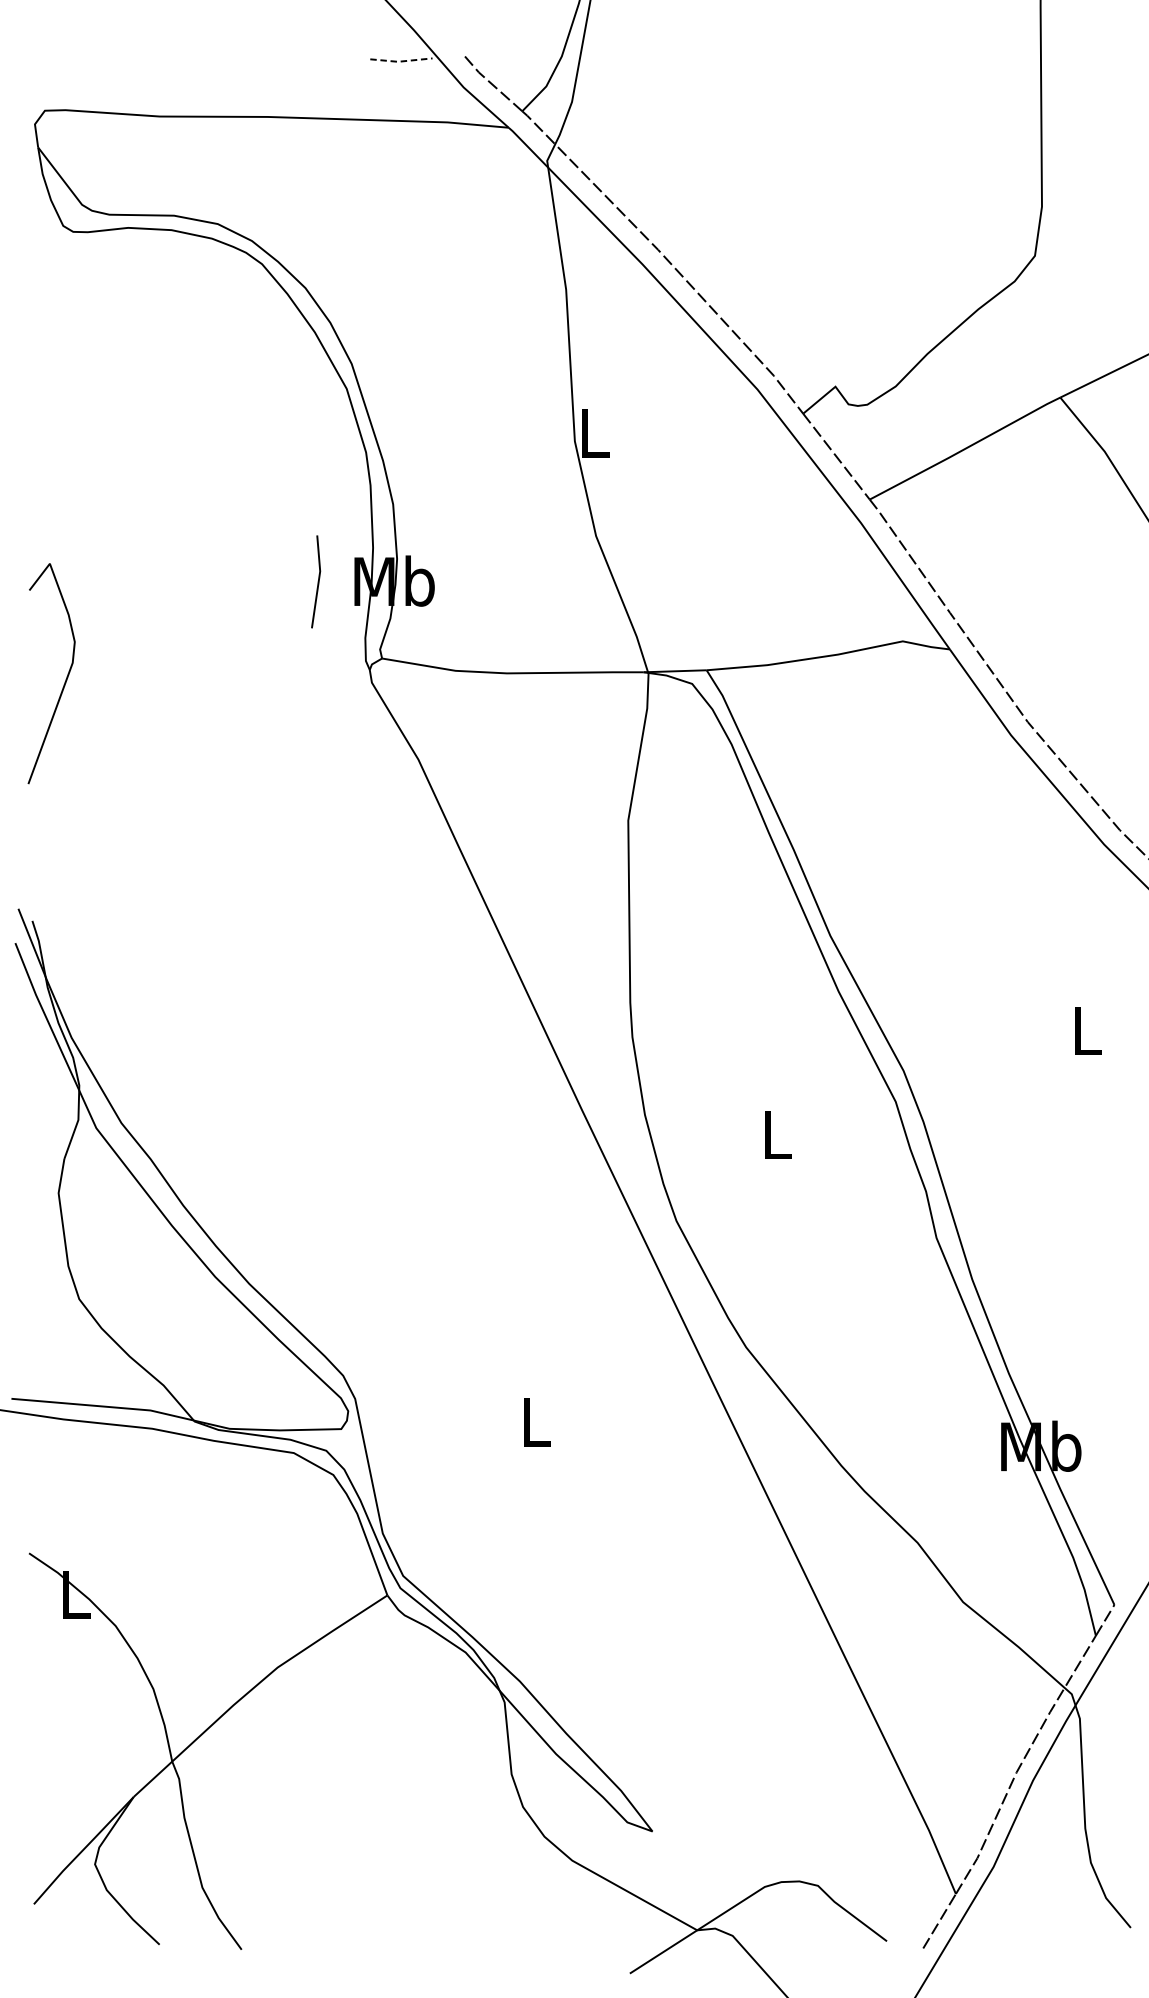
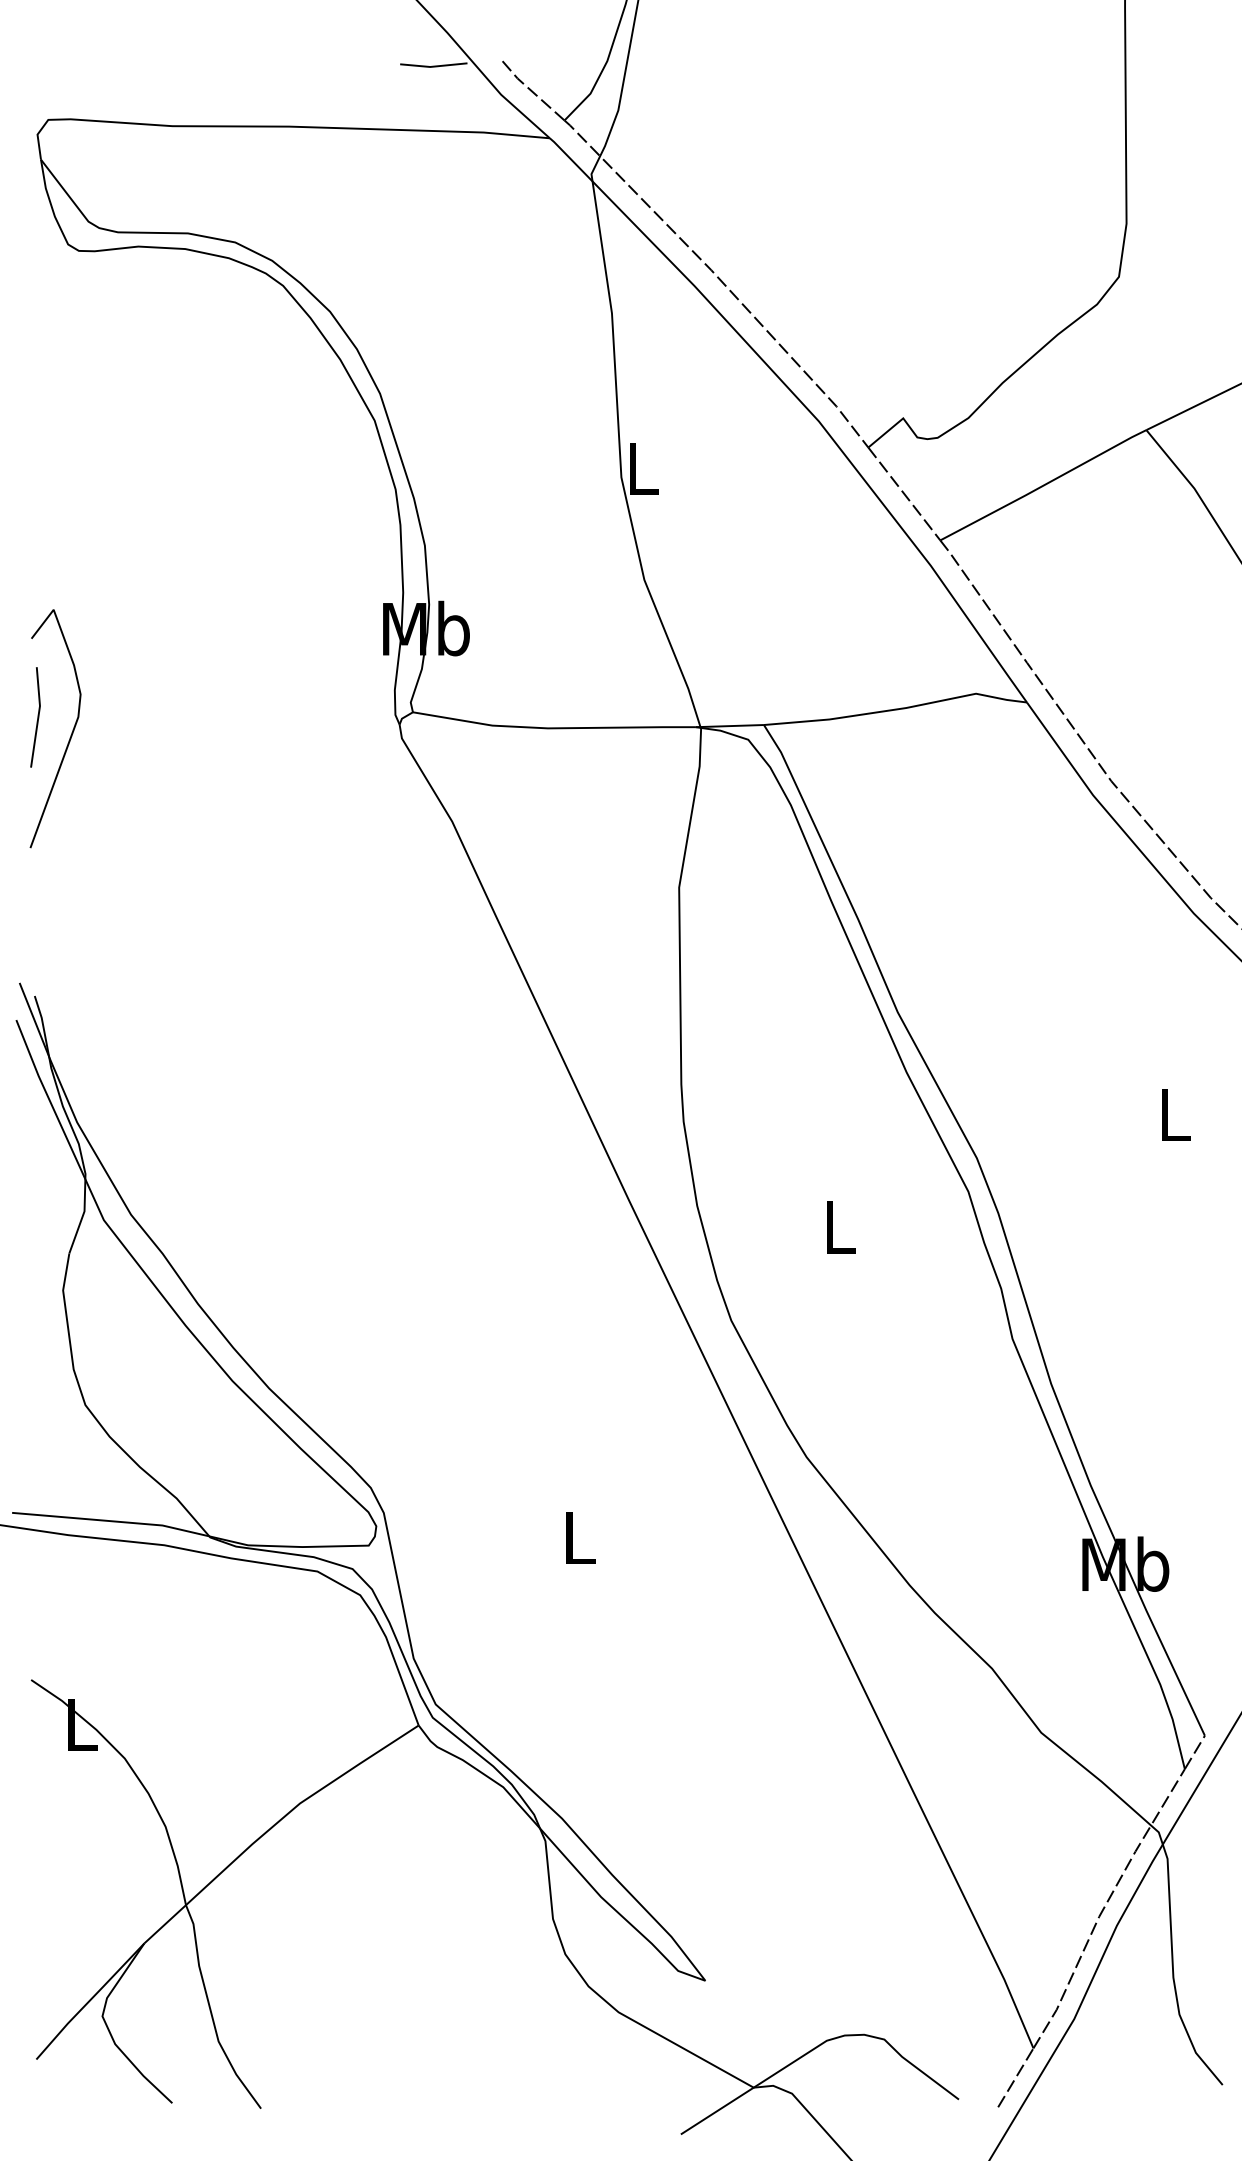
line: (401, 61) -> (433, 66), dashed -> solid
line: (317, 581) -> (37, 717), moved

